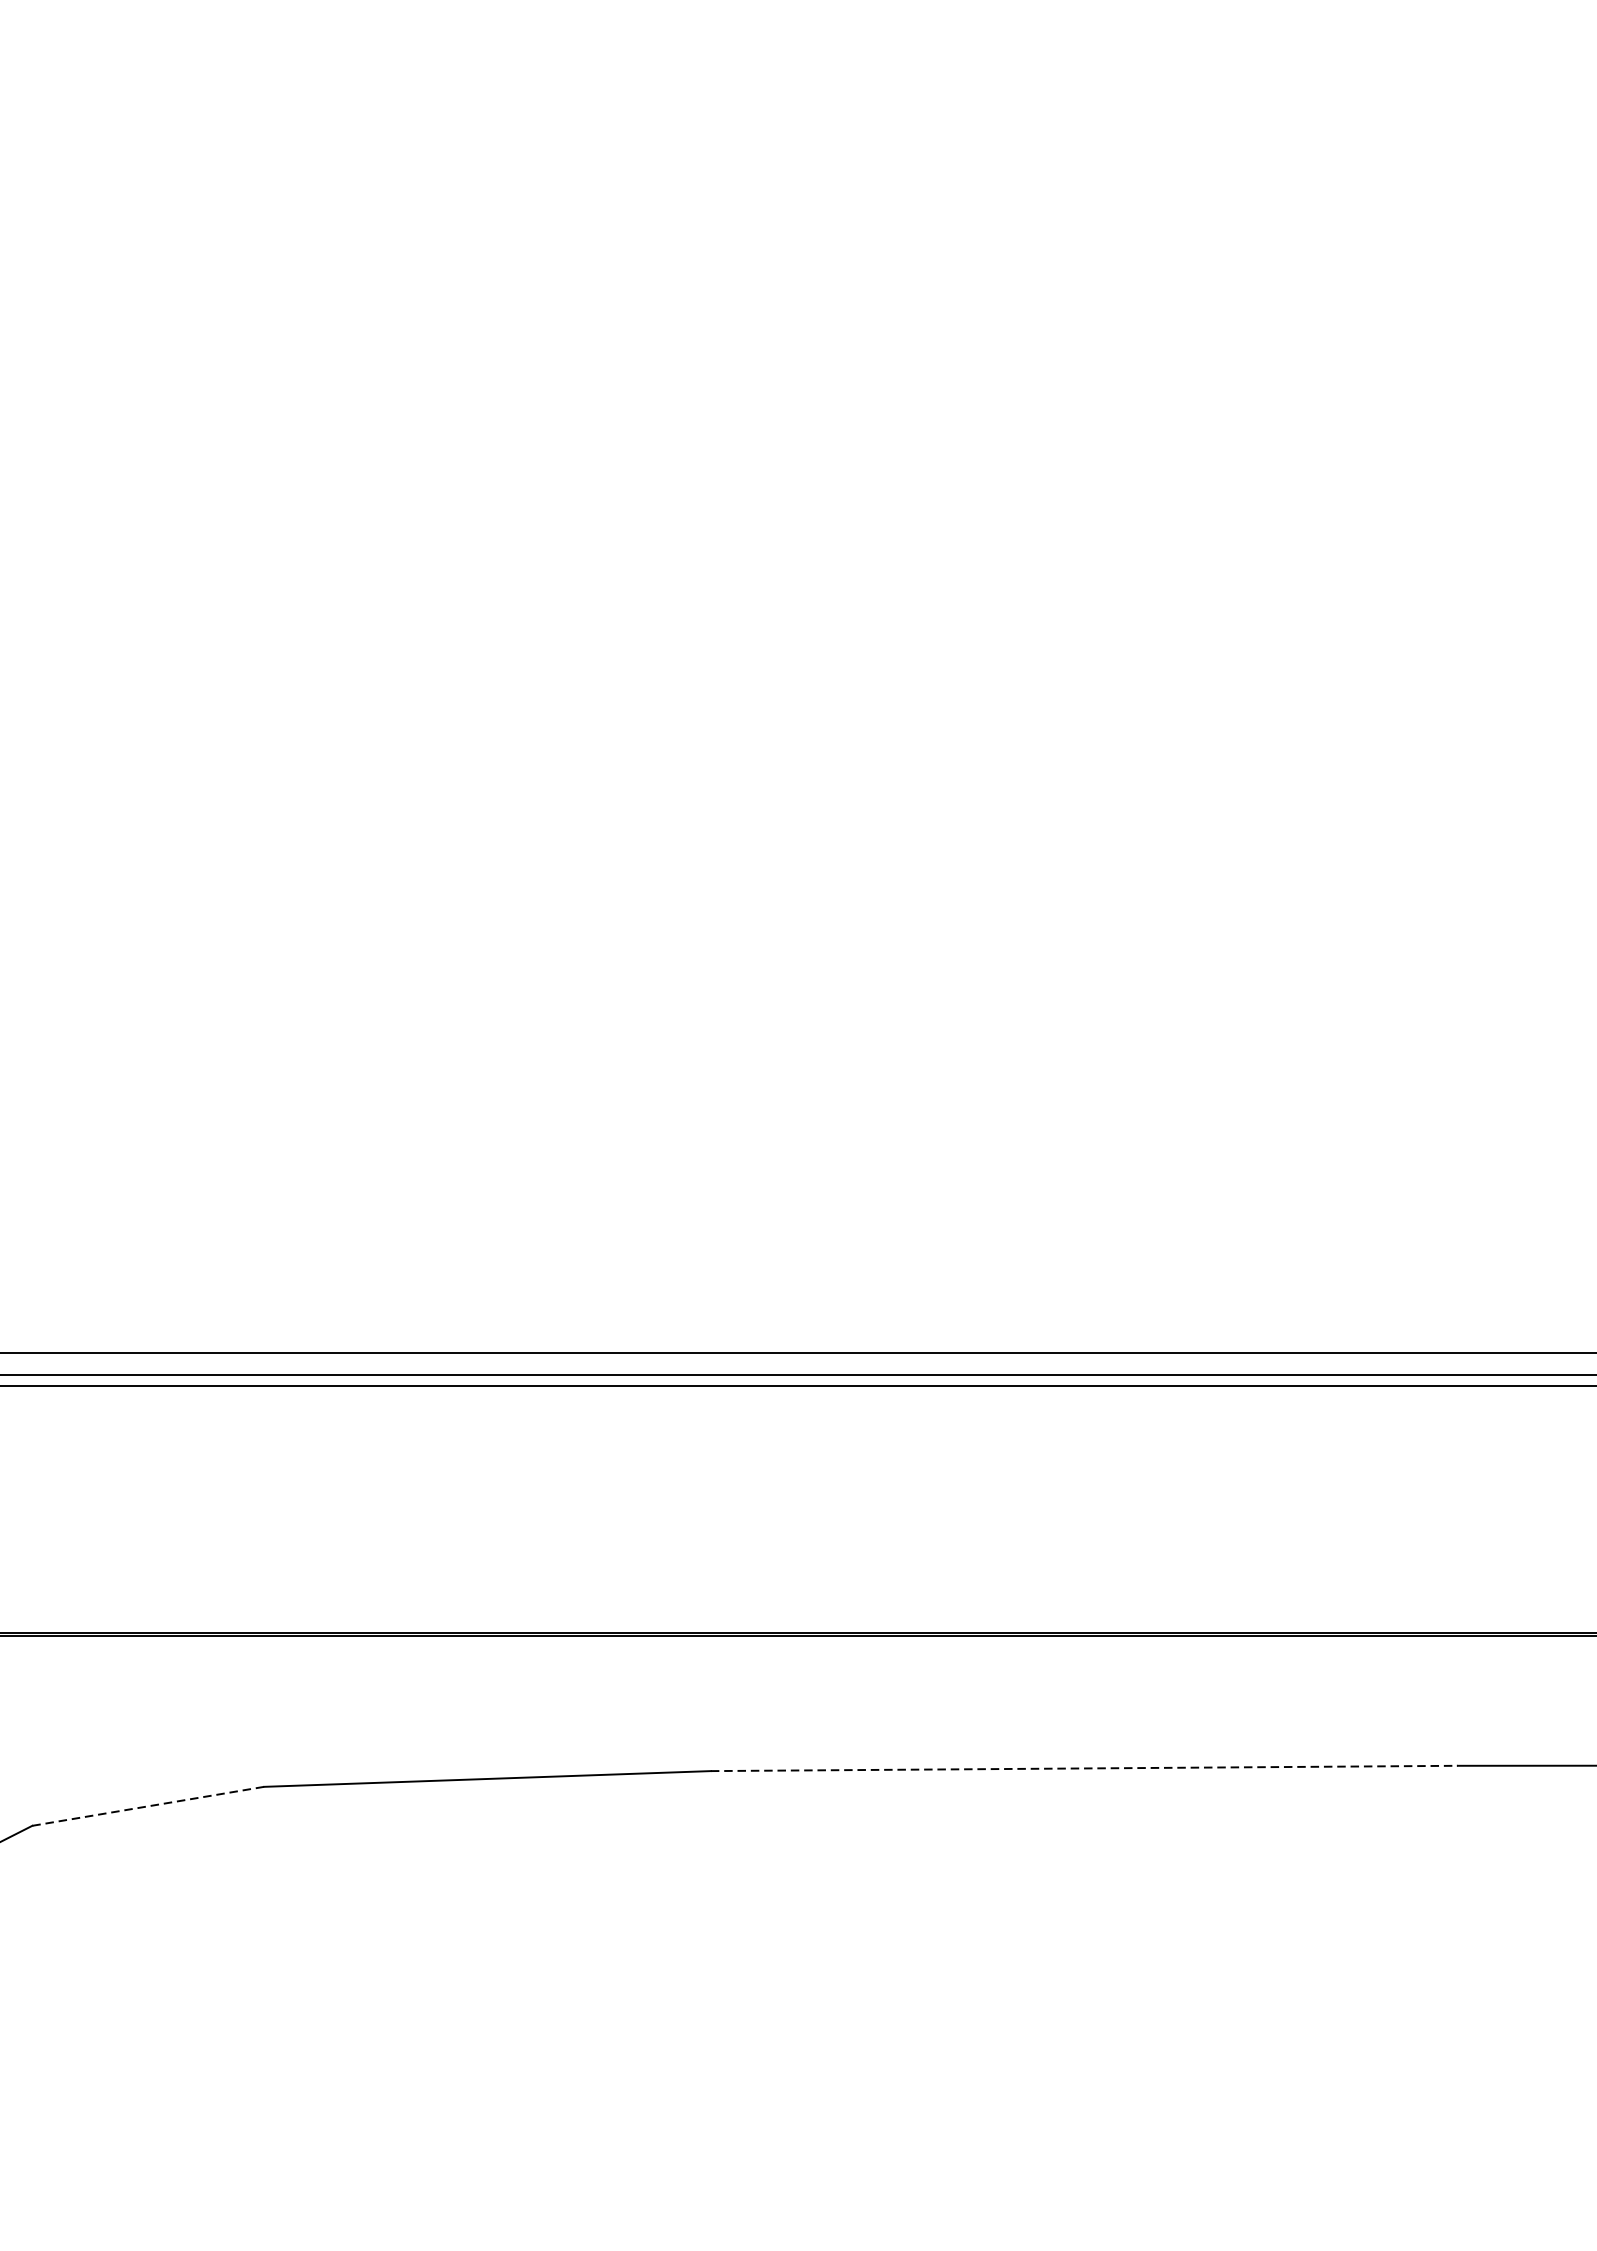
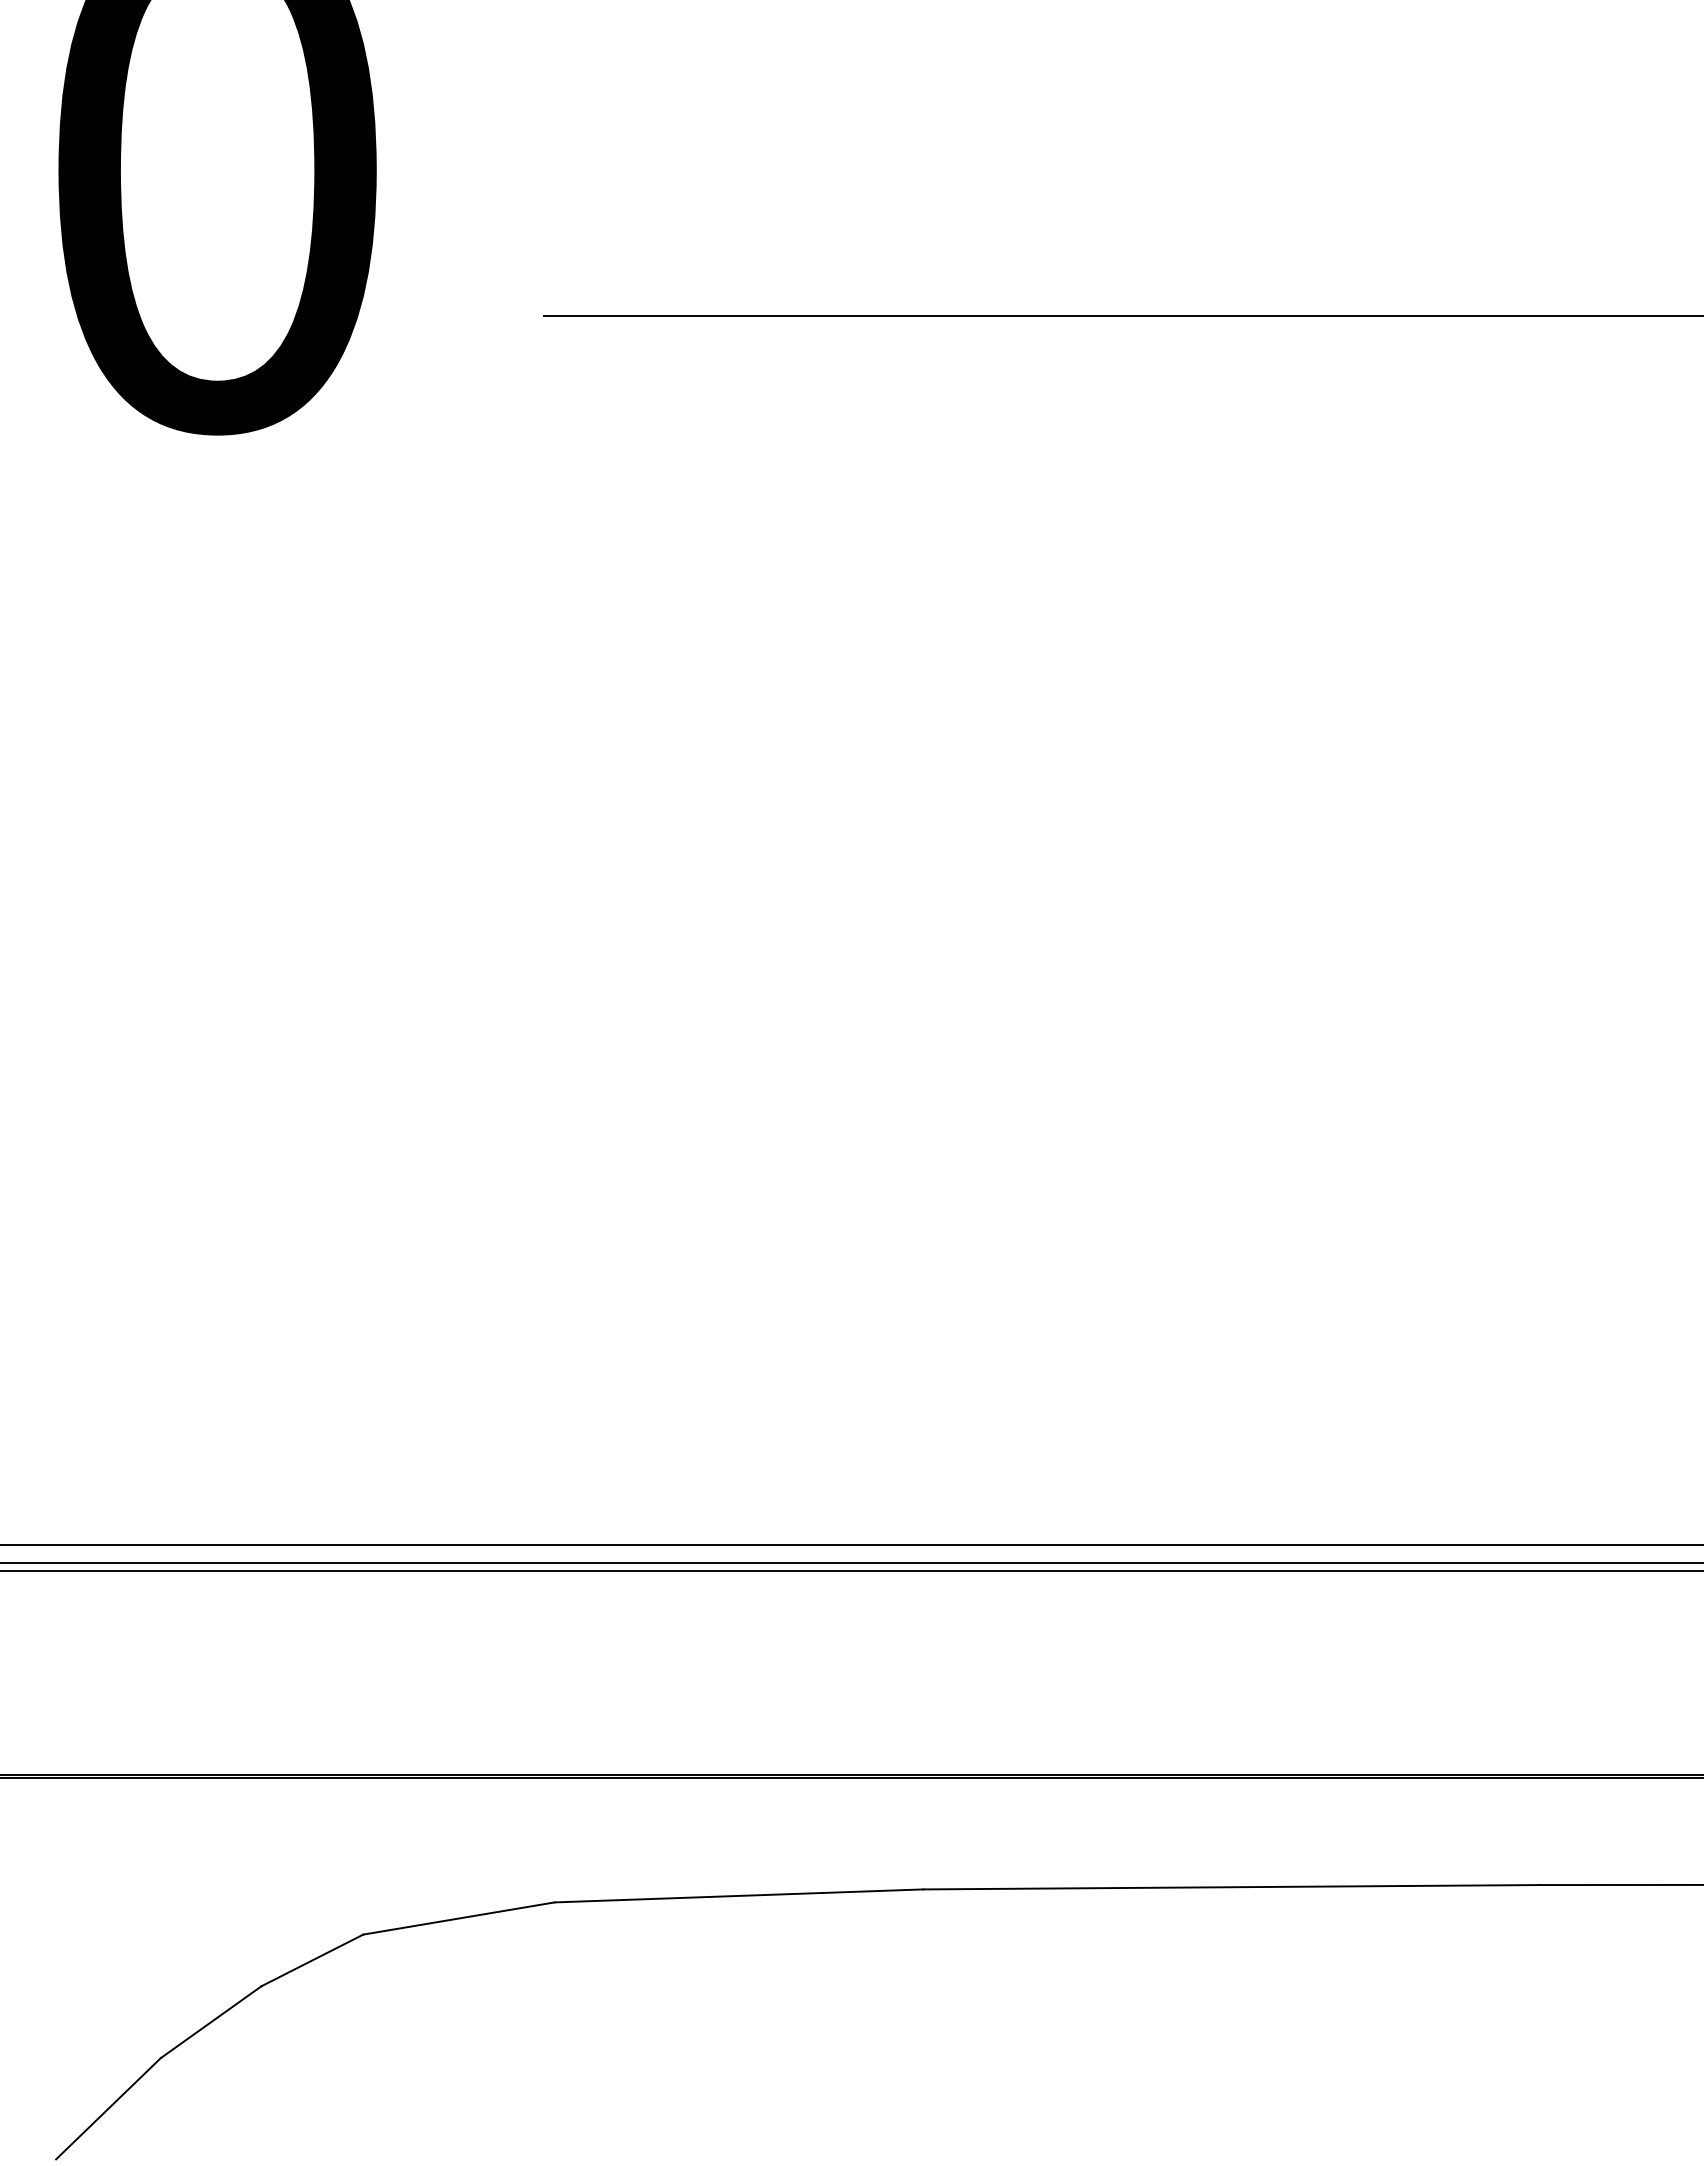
line: (1085, 1768) -> (1232, 1887), dashed -> solid
line: (148, 1806) -> (459, 1918), dashed -> solid

